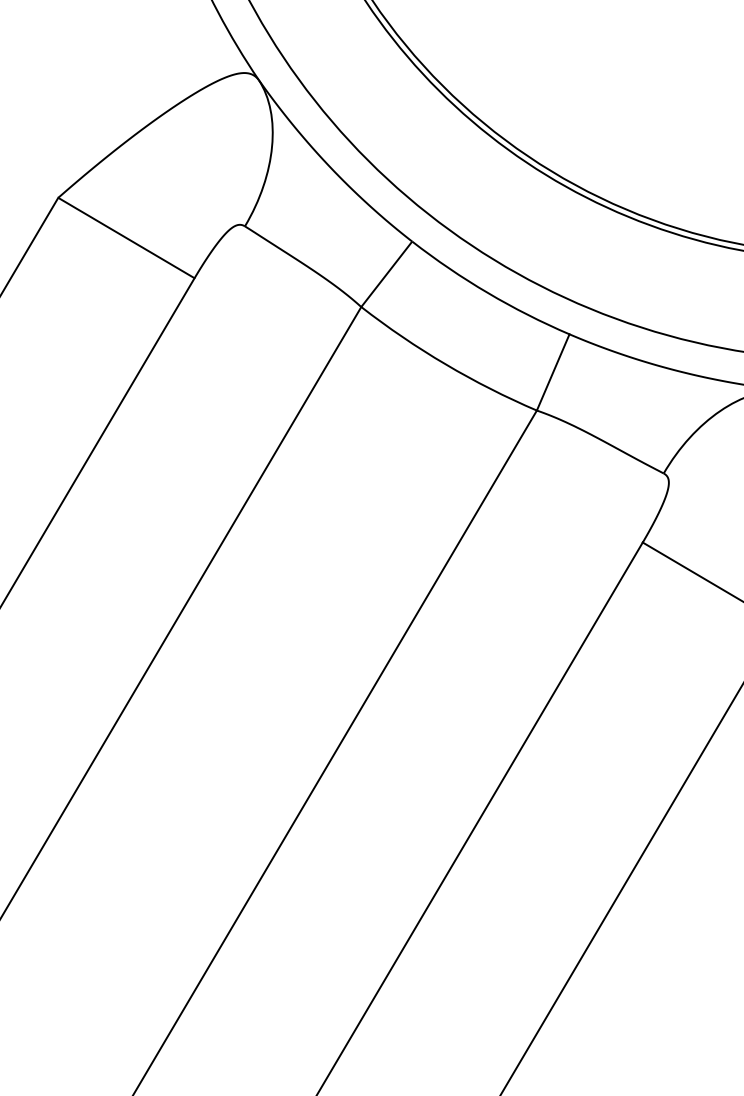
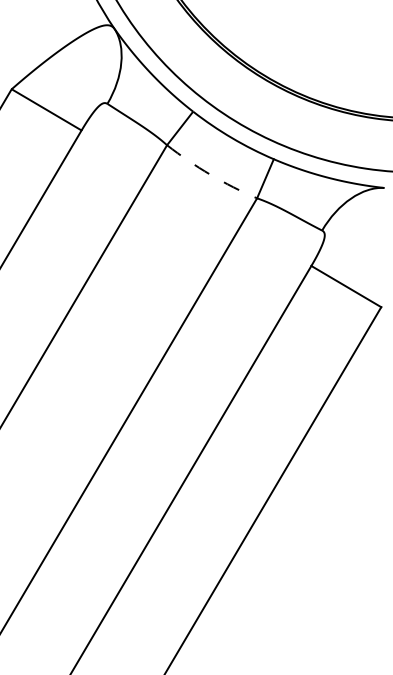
arc: (445, 364) -> (210, 174), solid -> dashed

